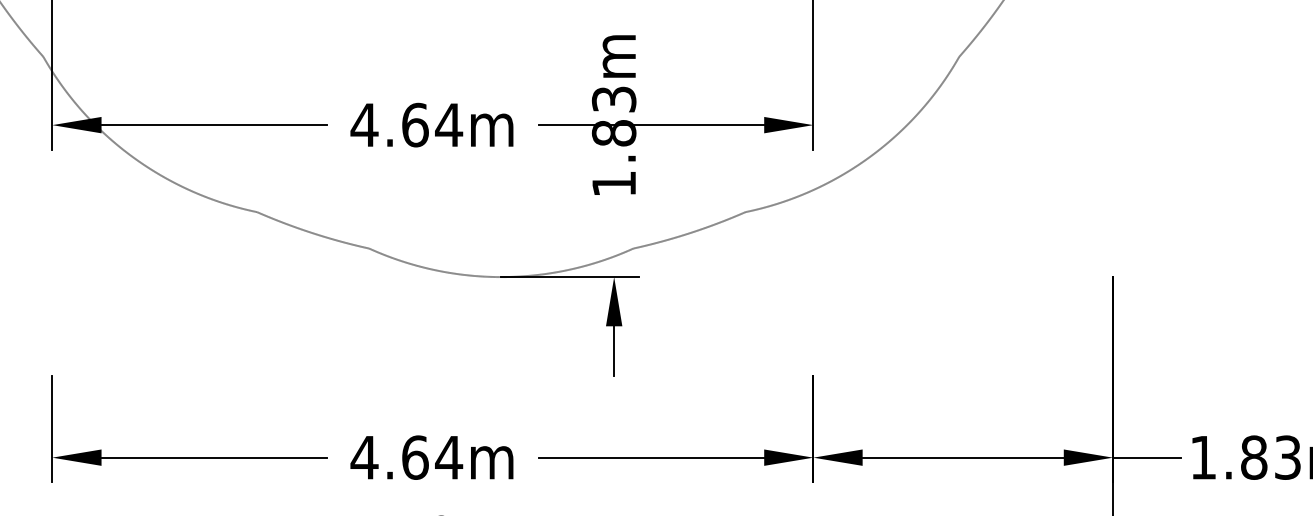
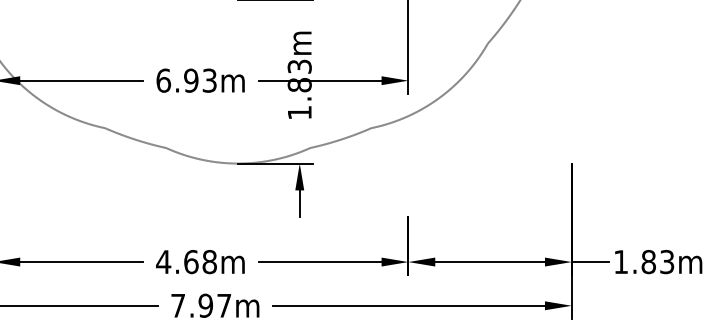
text: (406, 124) -> (186, 80), 4.64m -> 6.93m
text: (448, 458) -> (209, 262), 4.64m -> 4.68m

